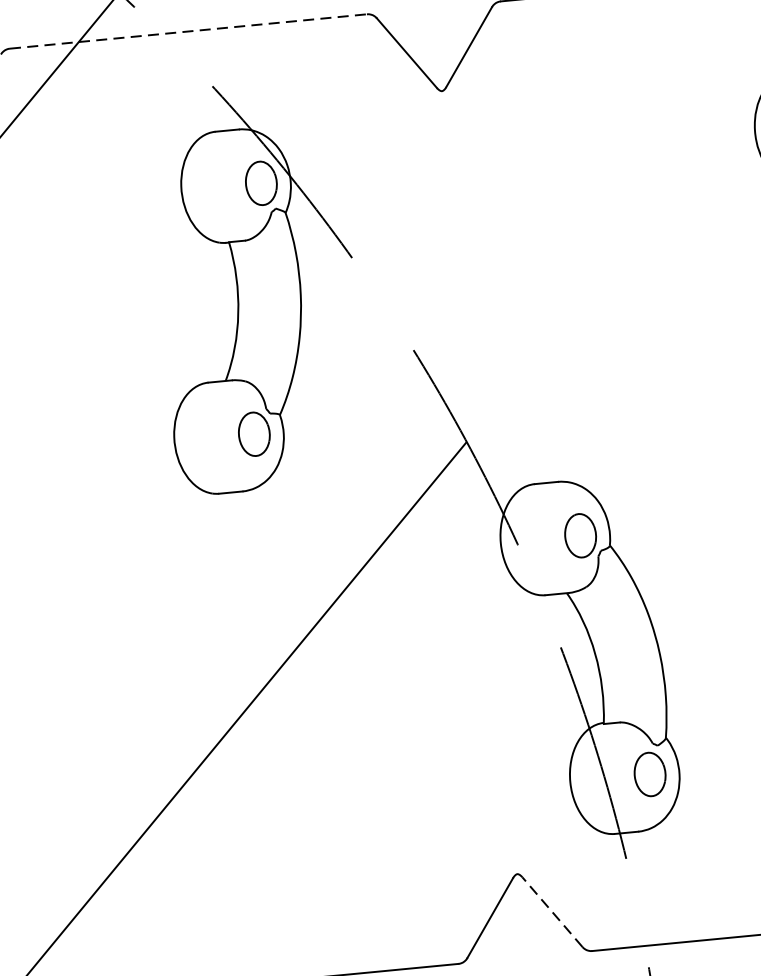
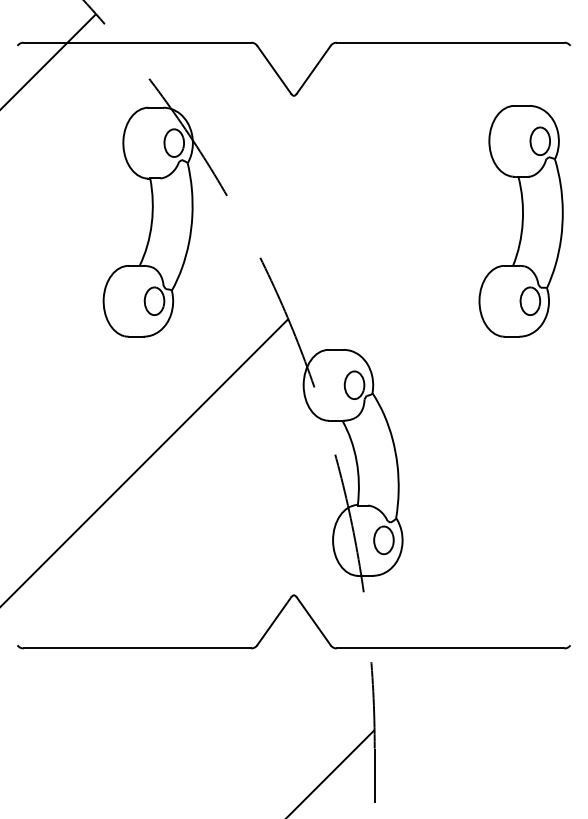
line: (188, 31) -> (137, 42), dashed -> solid
line: (551, 912) -> (313, 621), dashed -> solid

